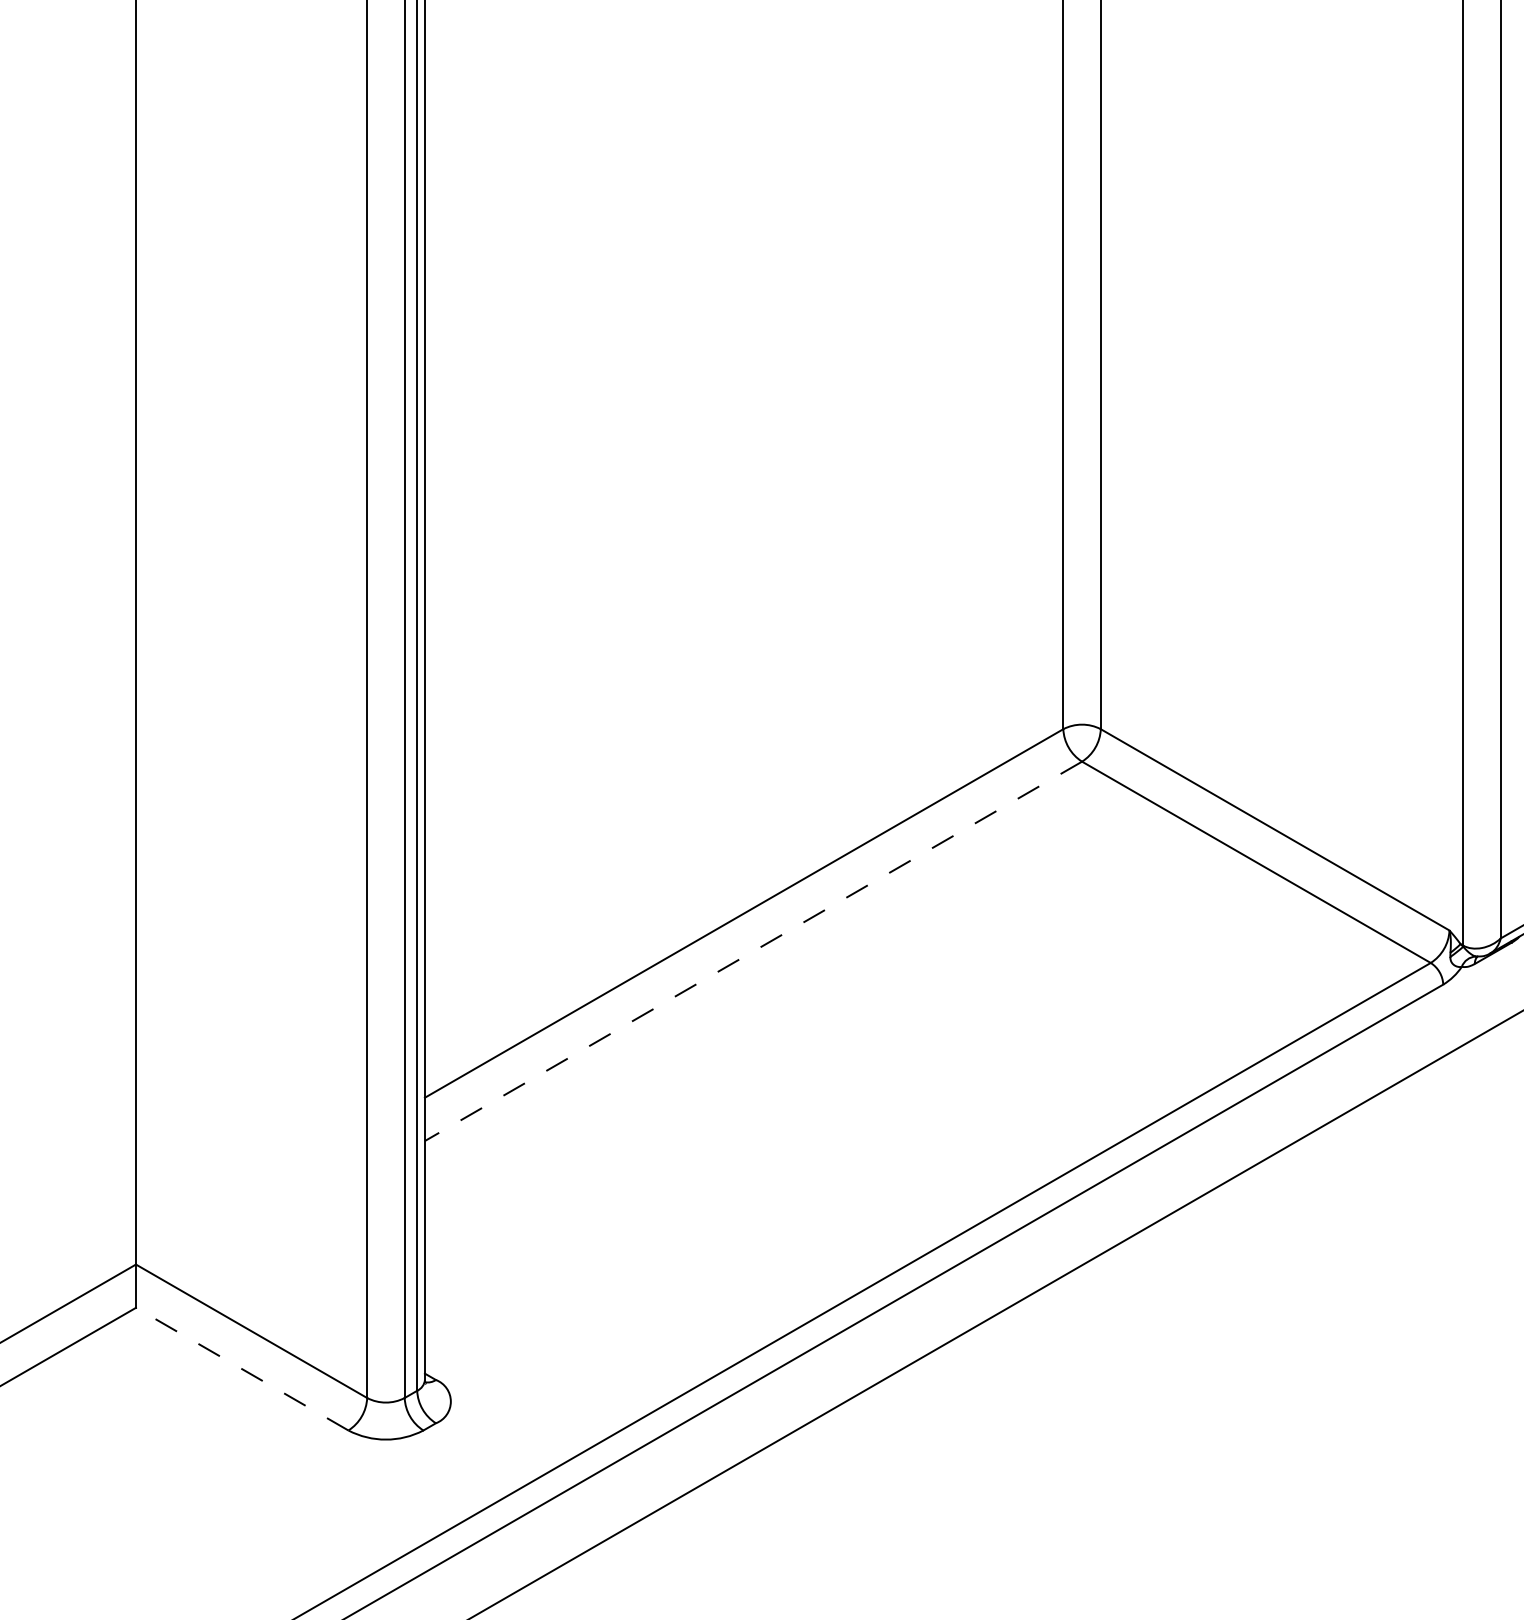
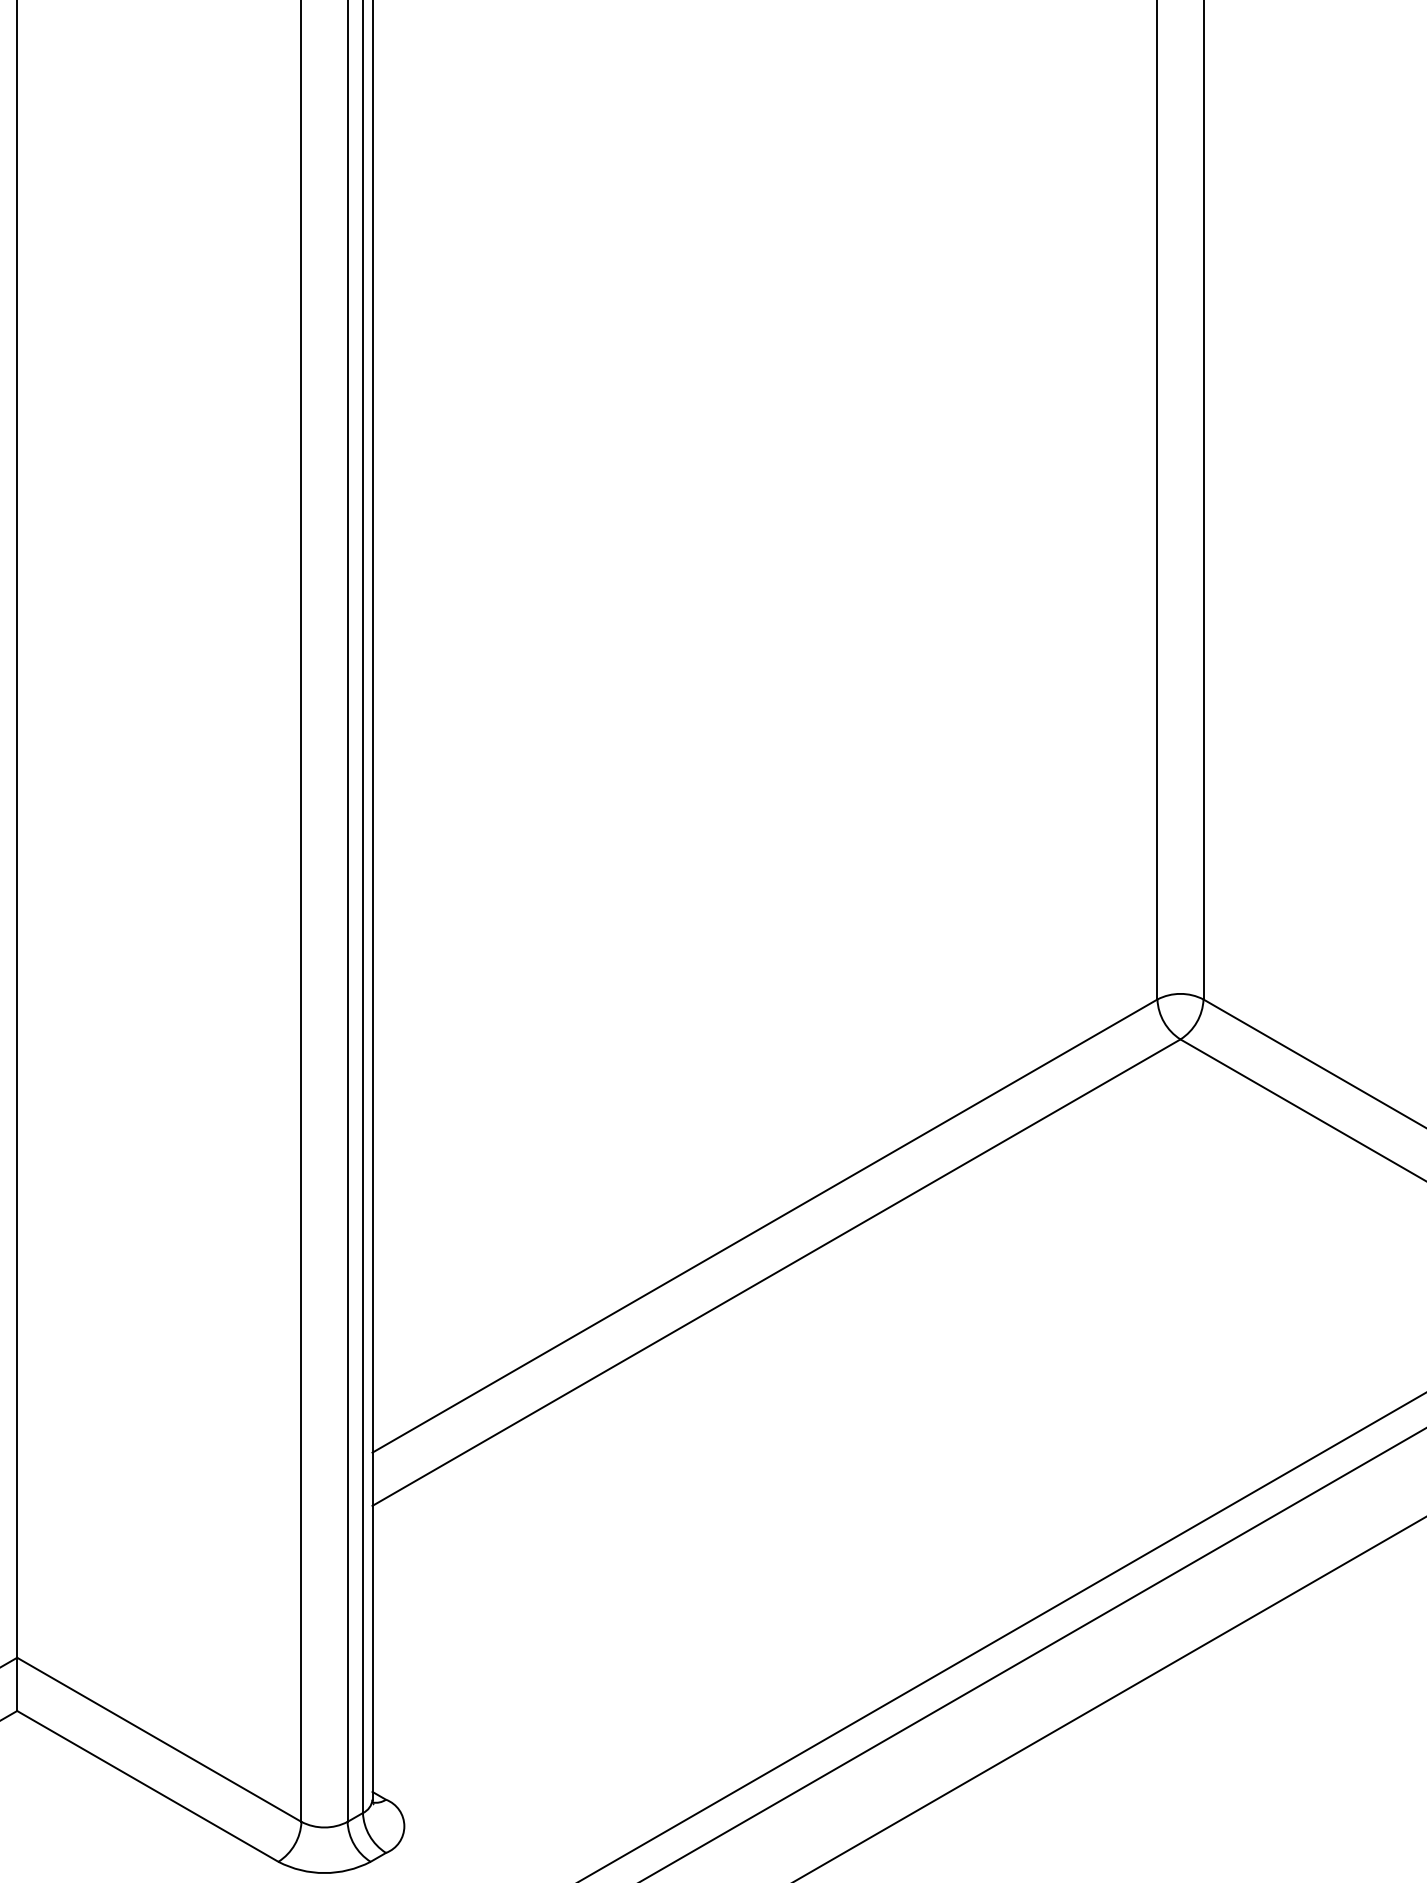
line: (753, 951) -> (776, 1272), dashed -> solid
line: (242, 1369) -> (148, 1786), dashed -> solid

